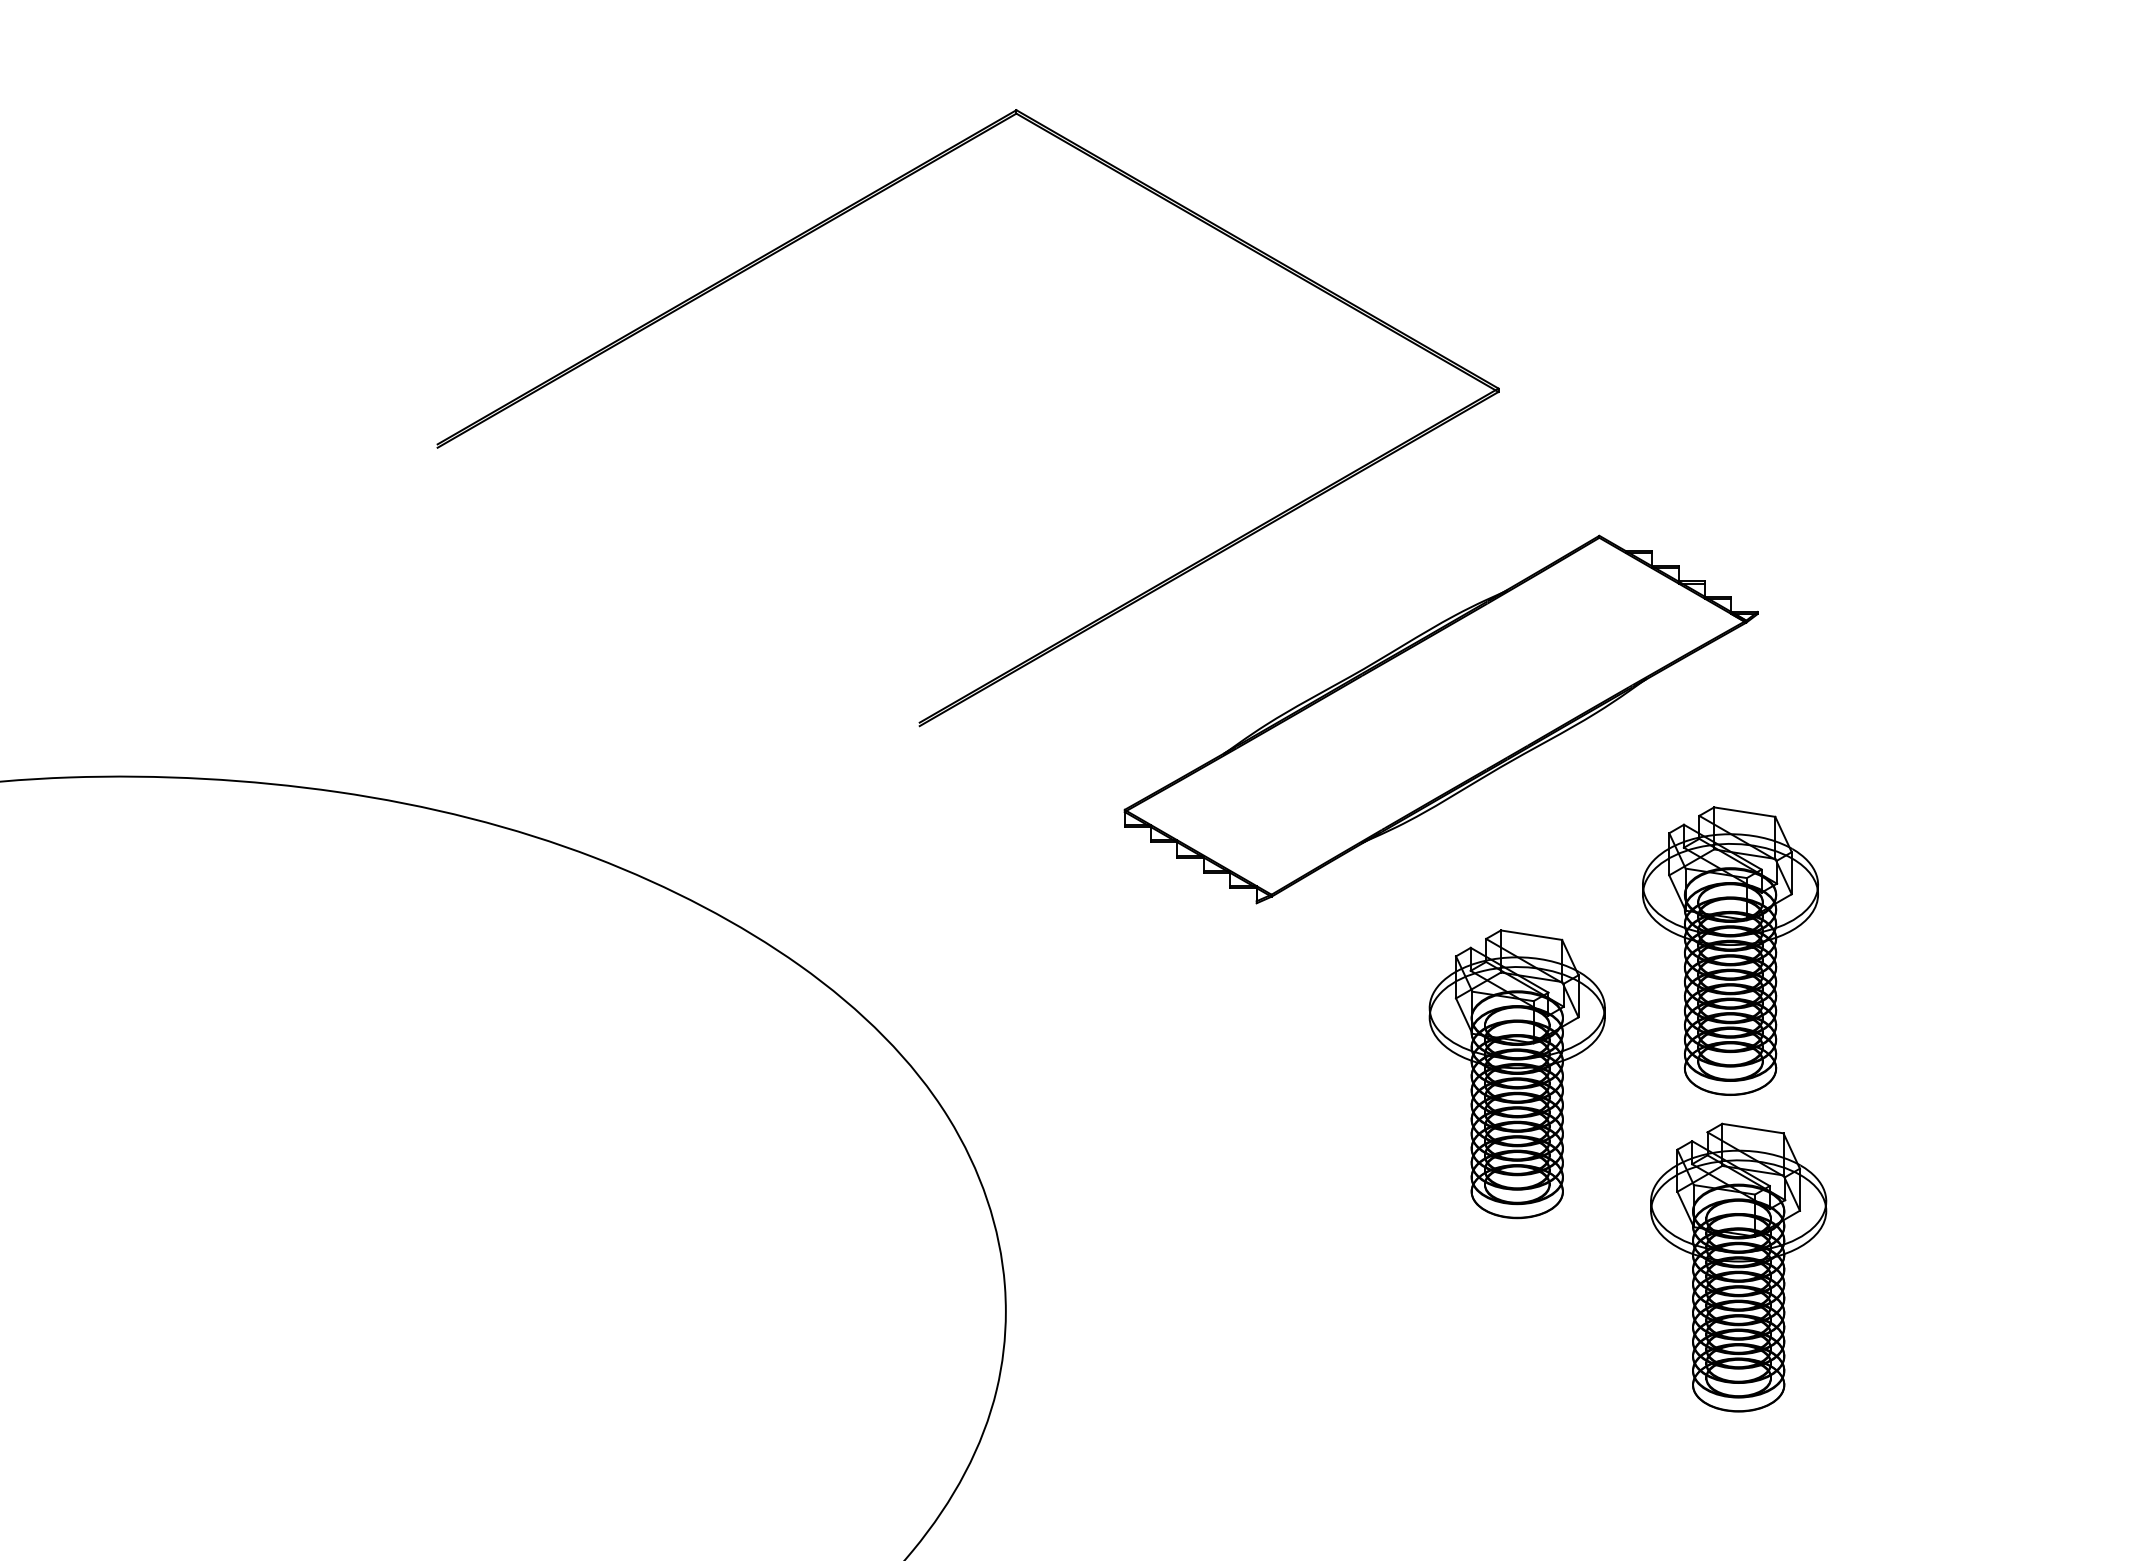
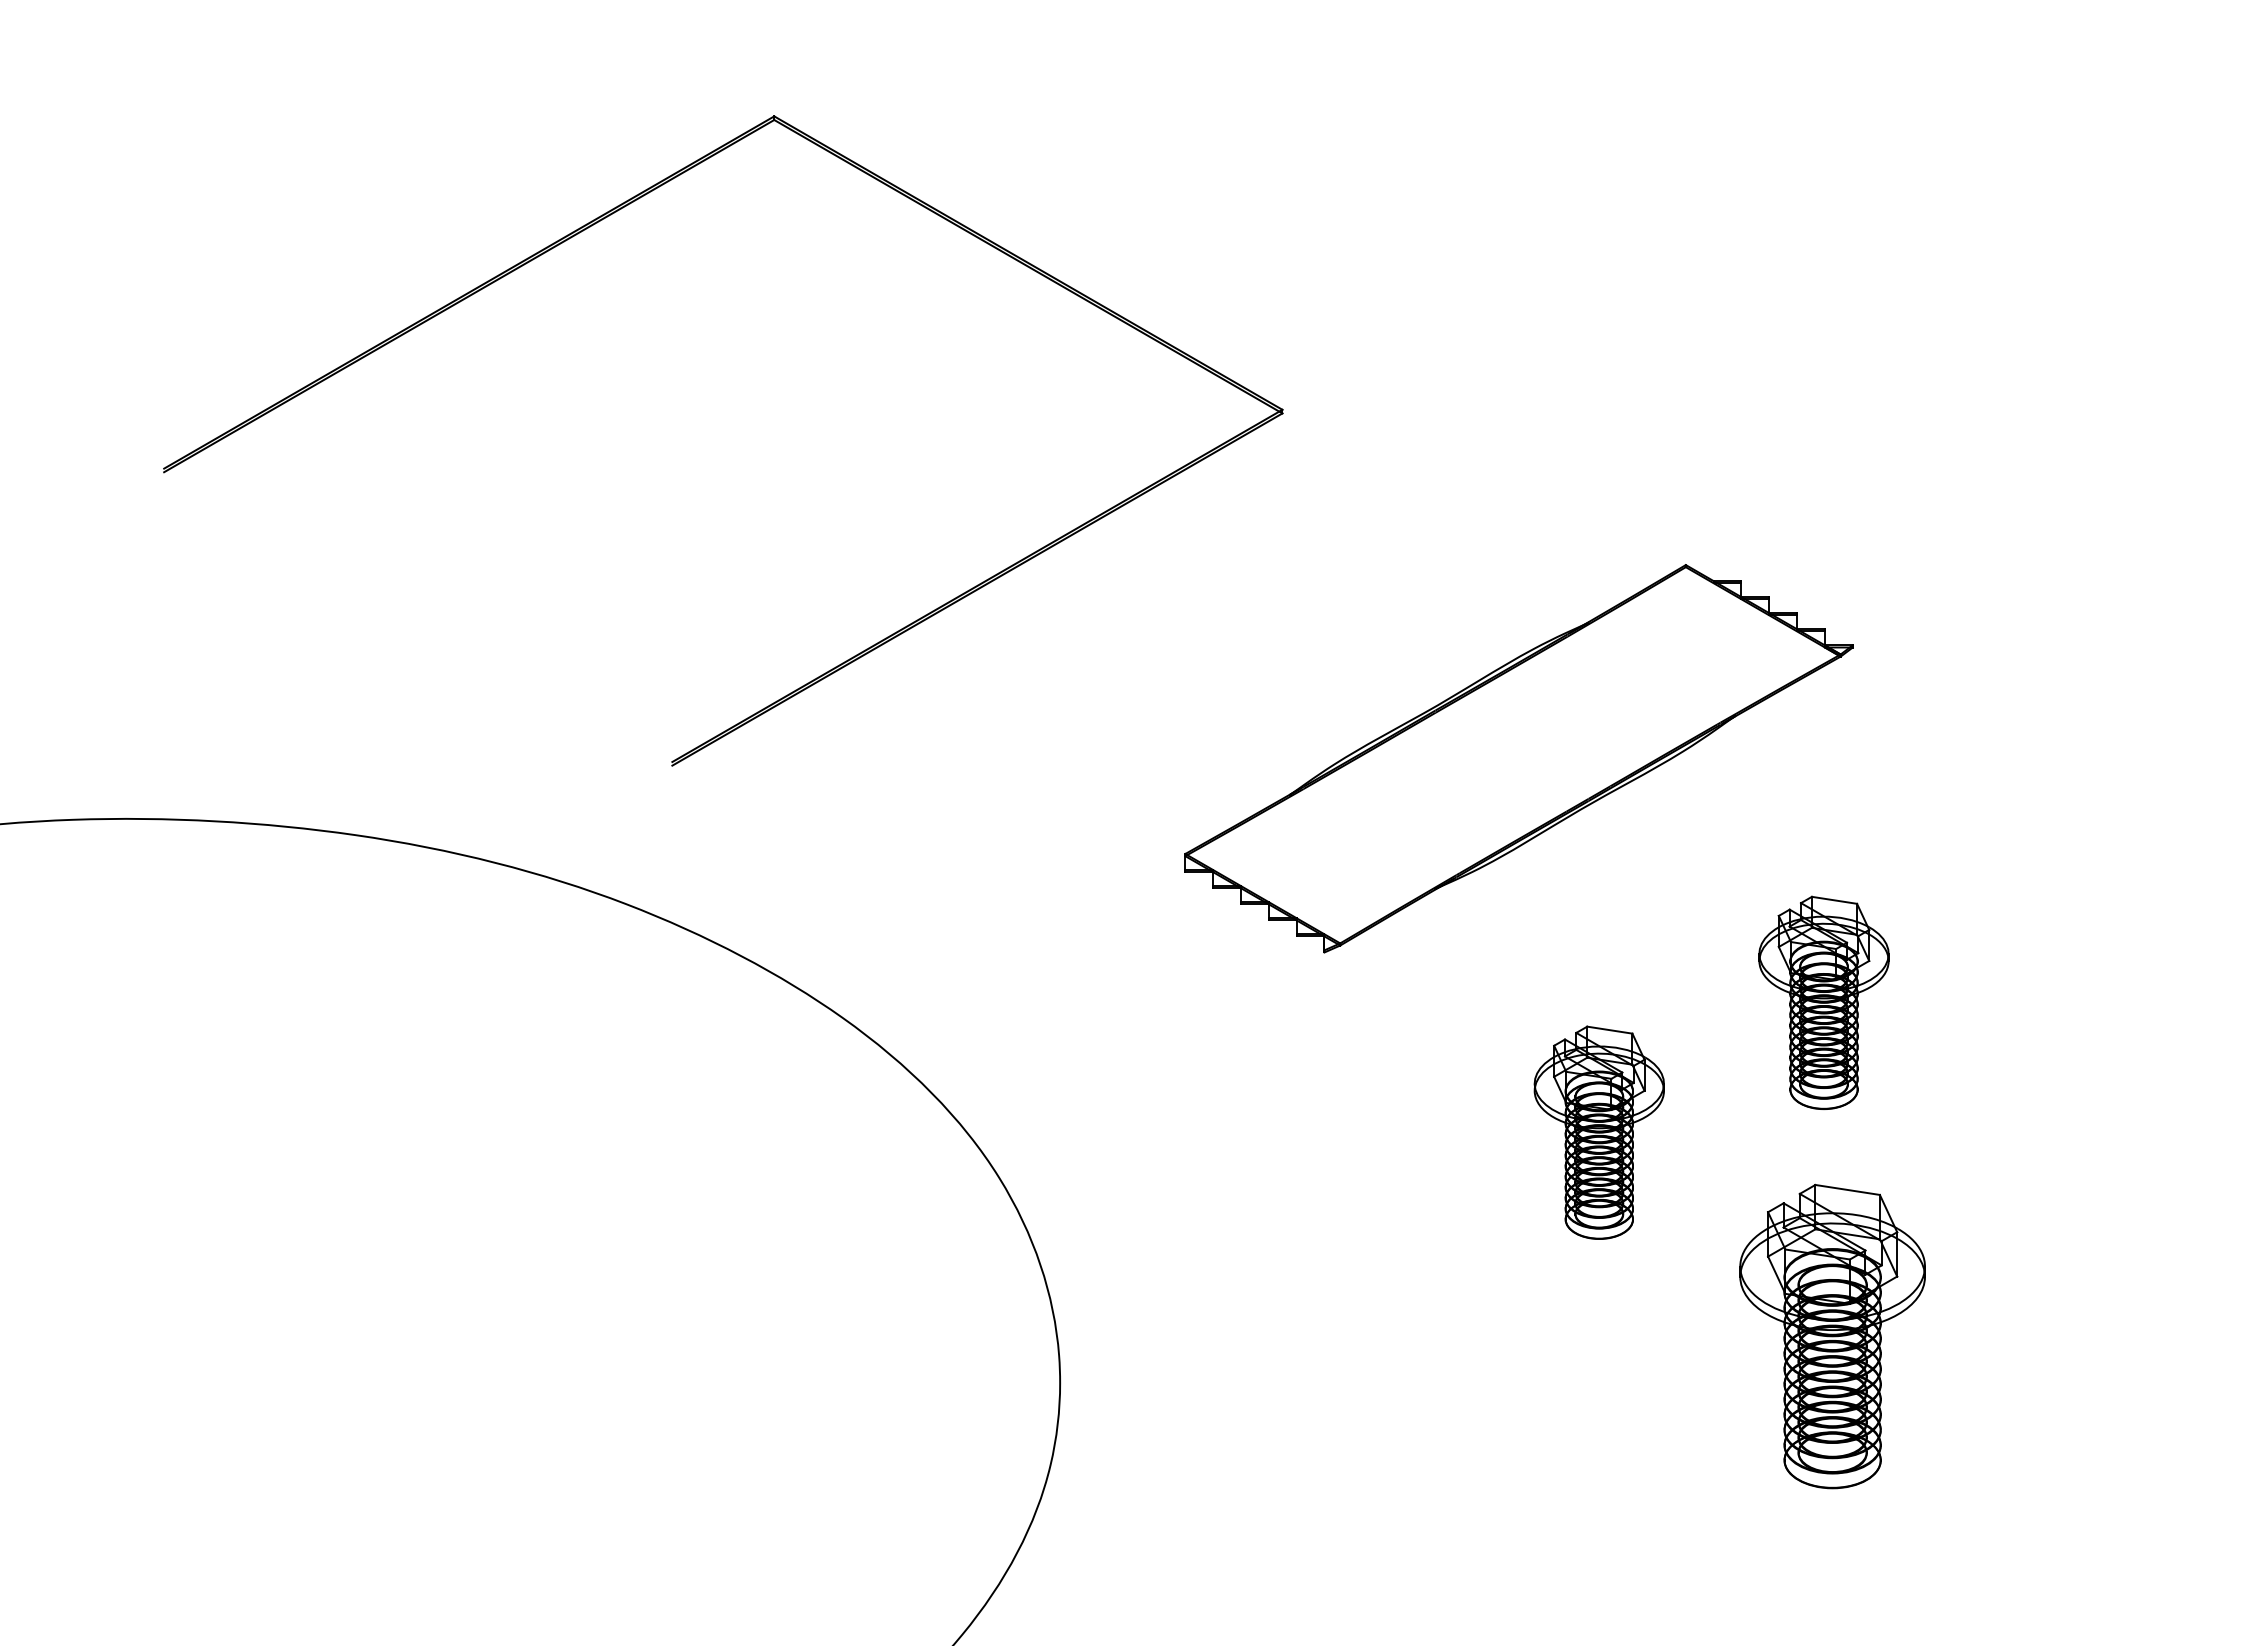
part: (848, 211) -> (597, 223), moved
part: (1729, 950) -> (1823, 1002), size x0.7
part: (1517, 1074) -> (1599, 1132), size x0.7

